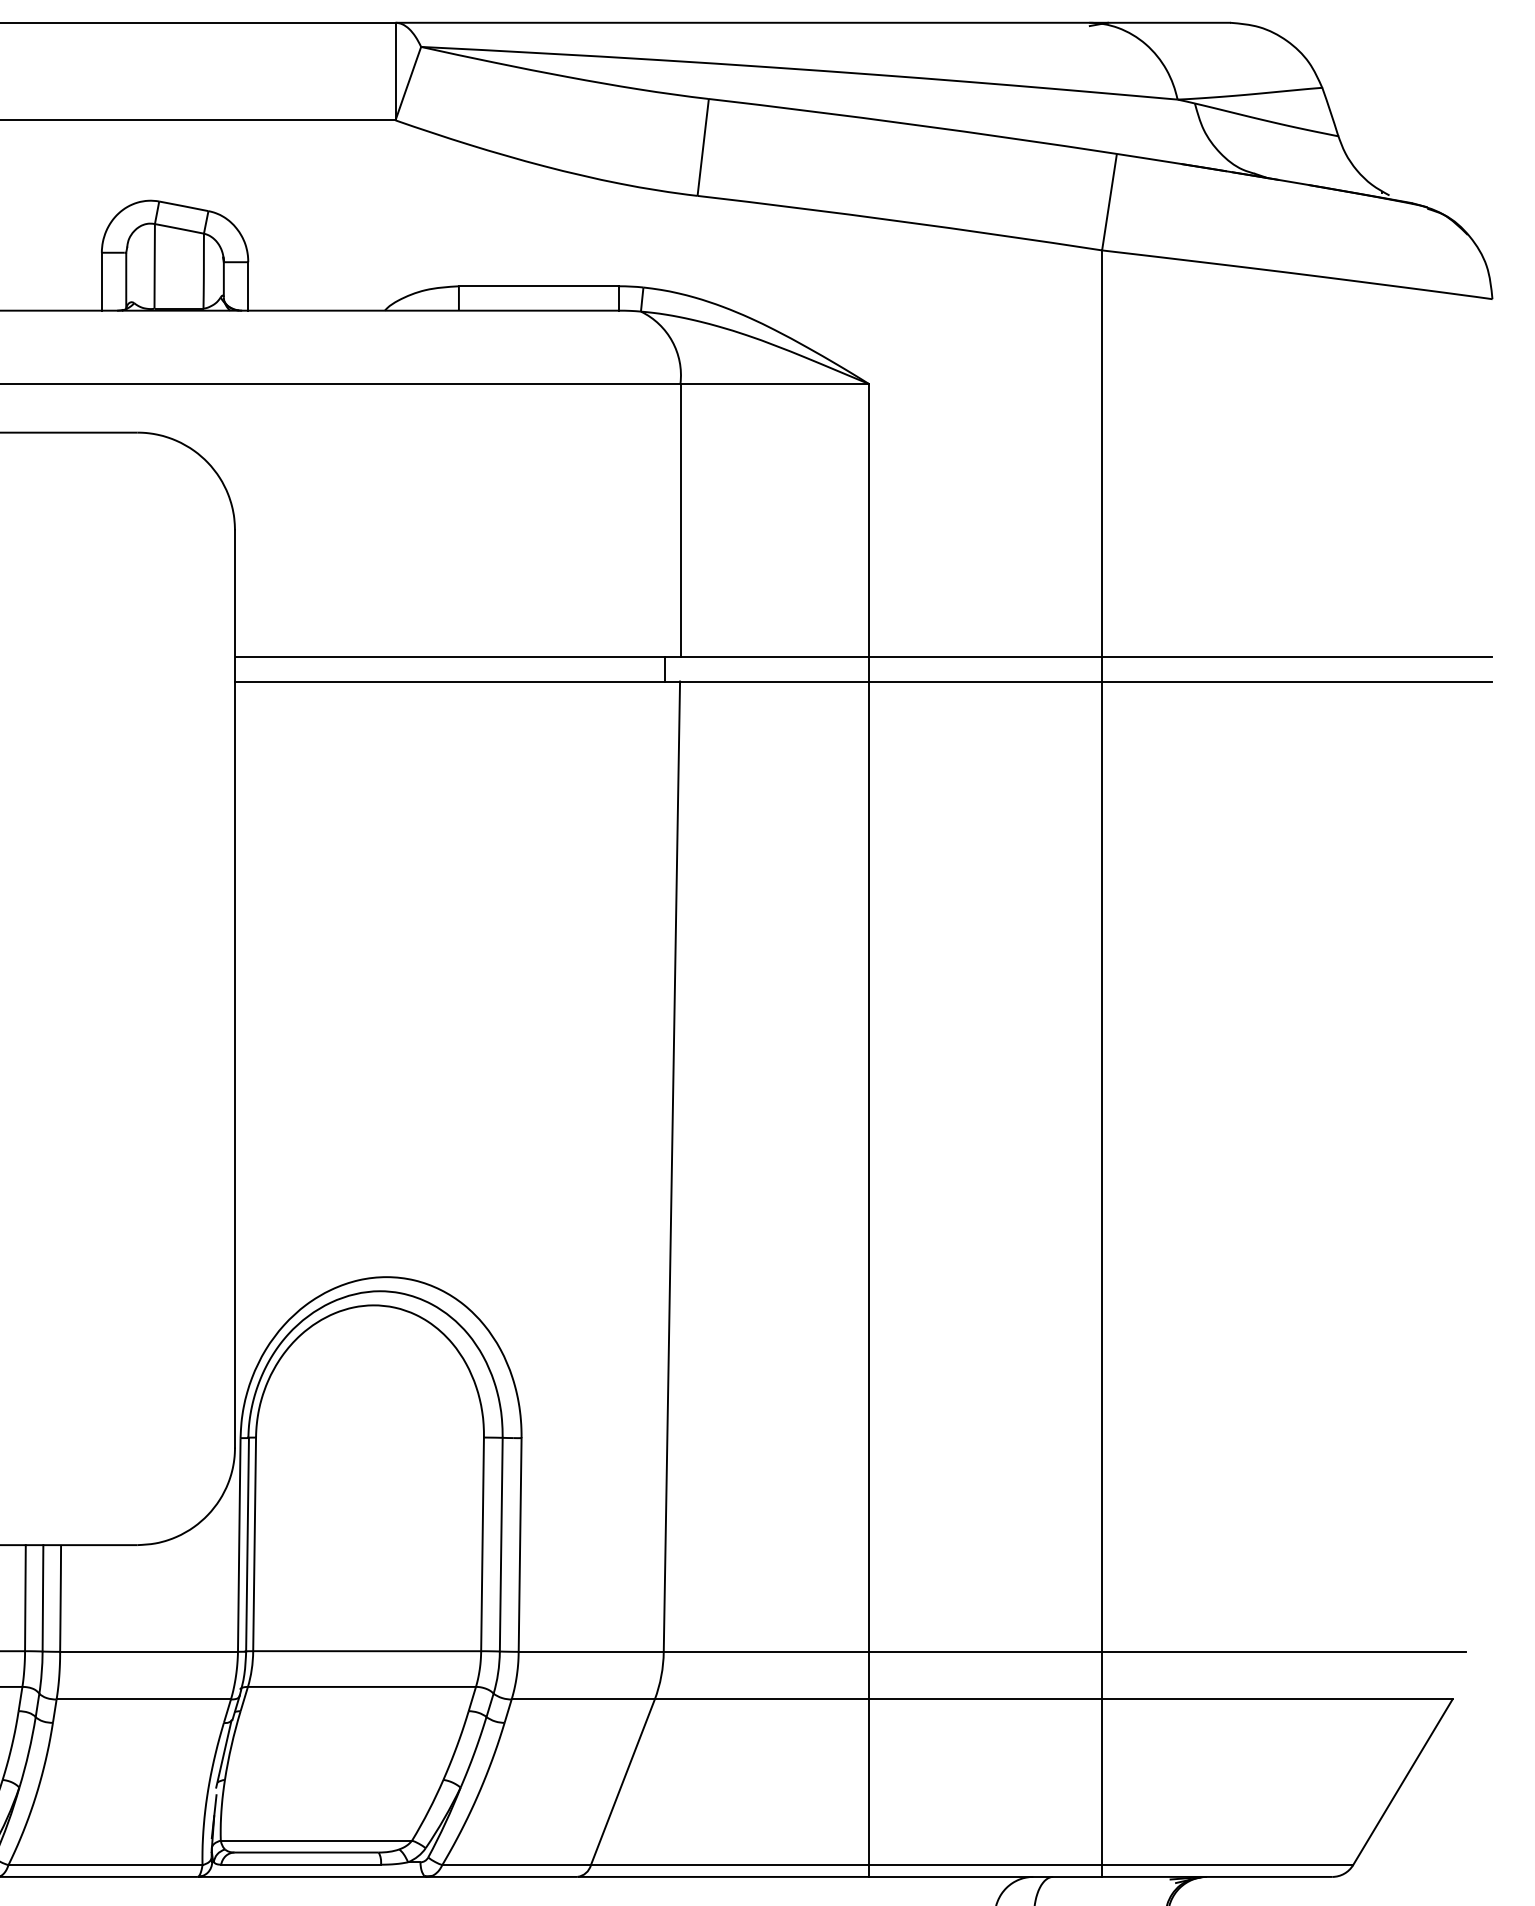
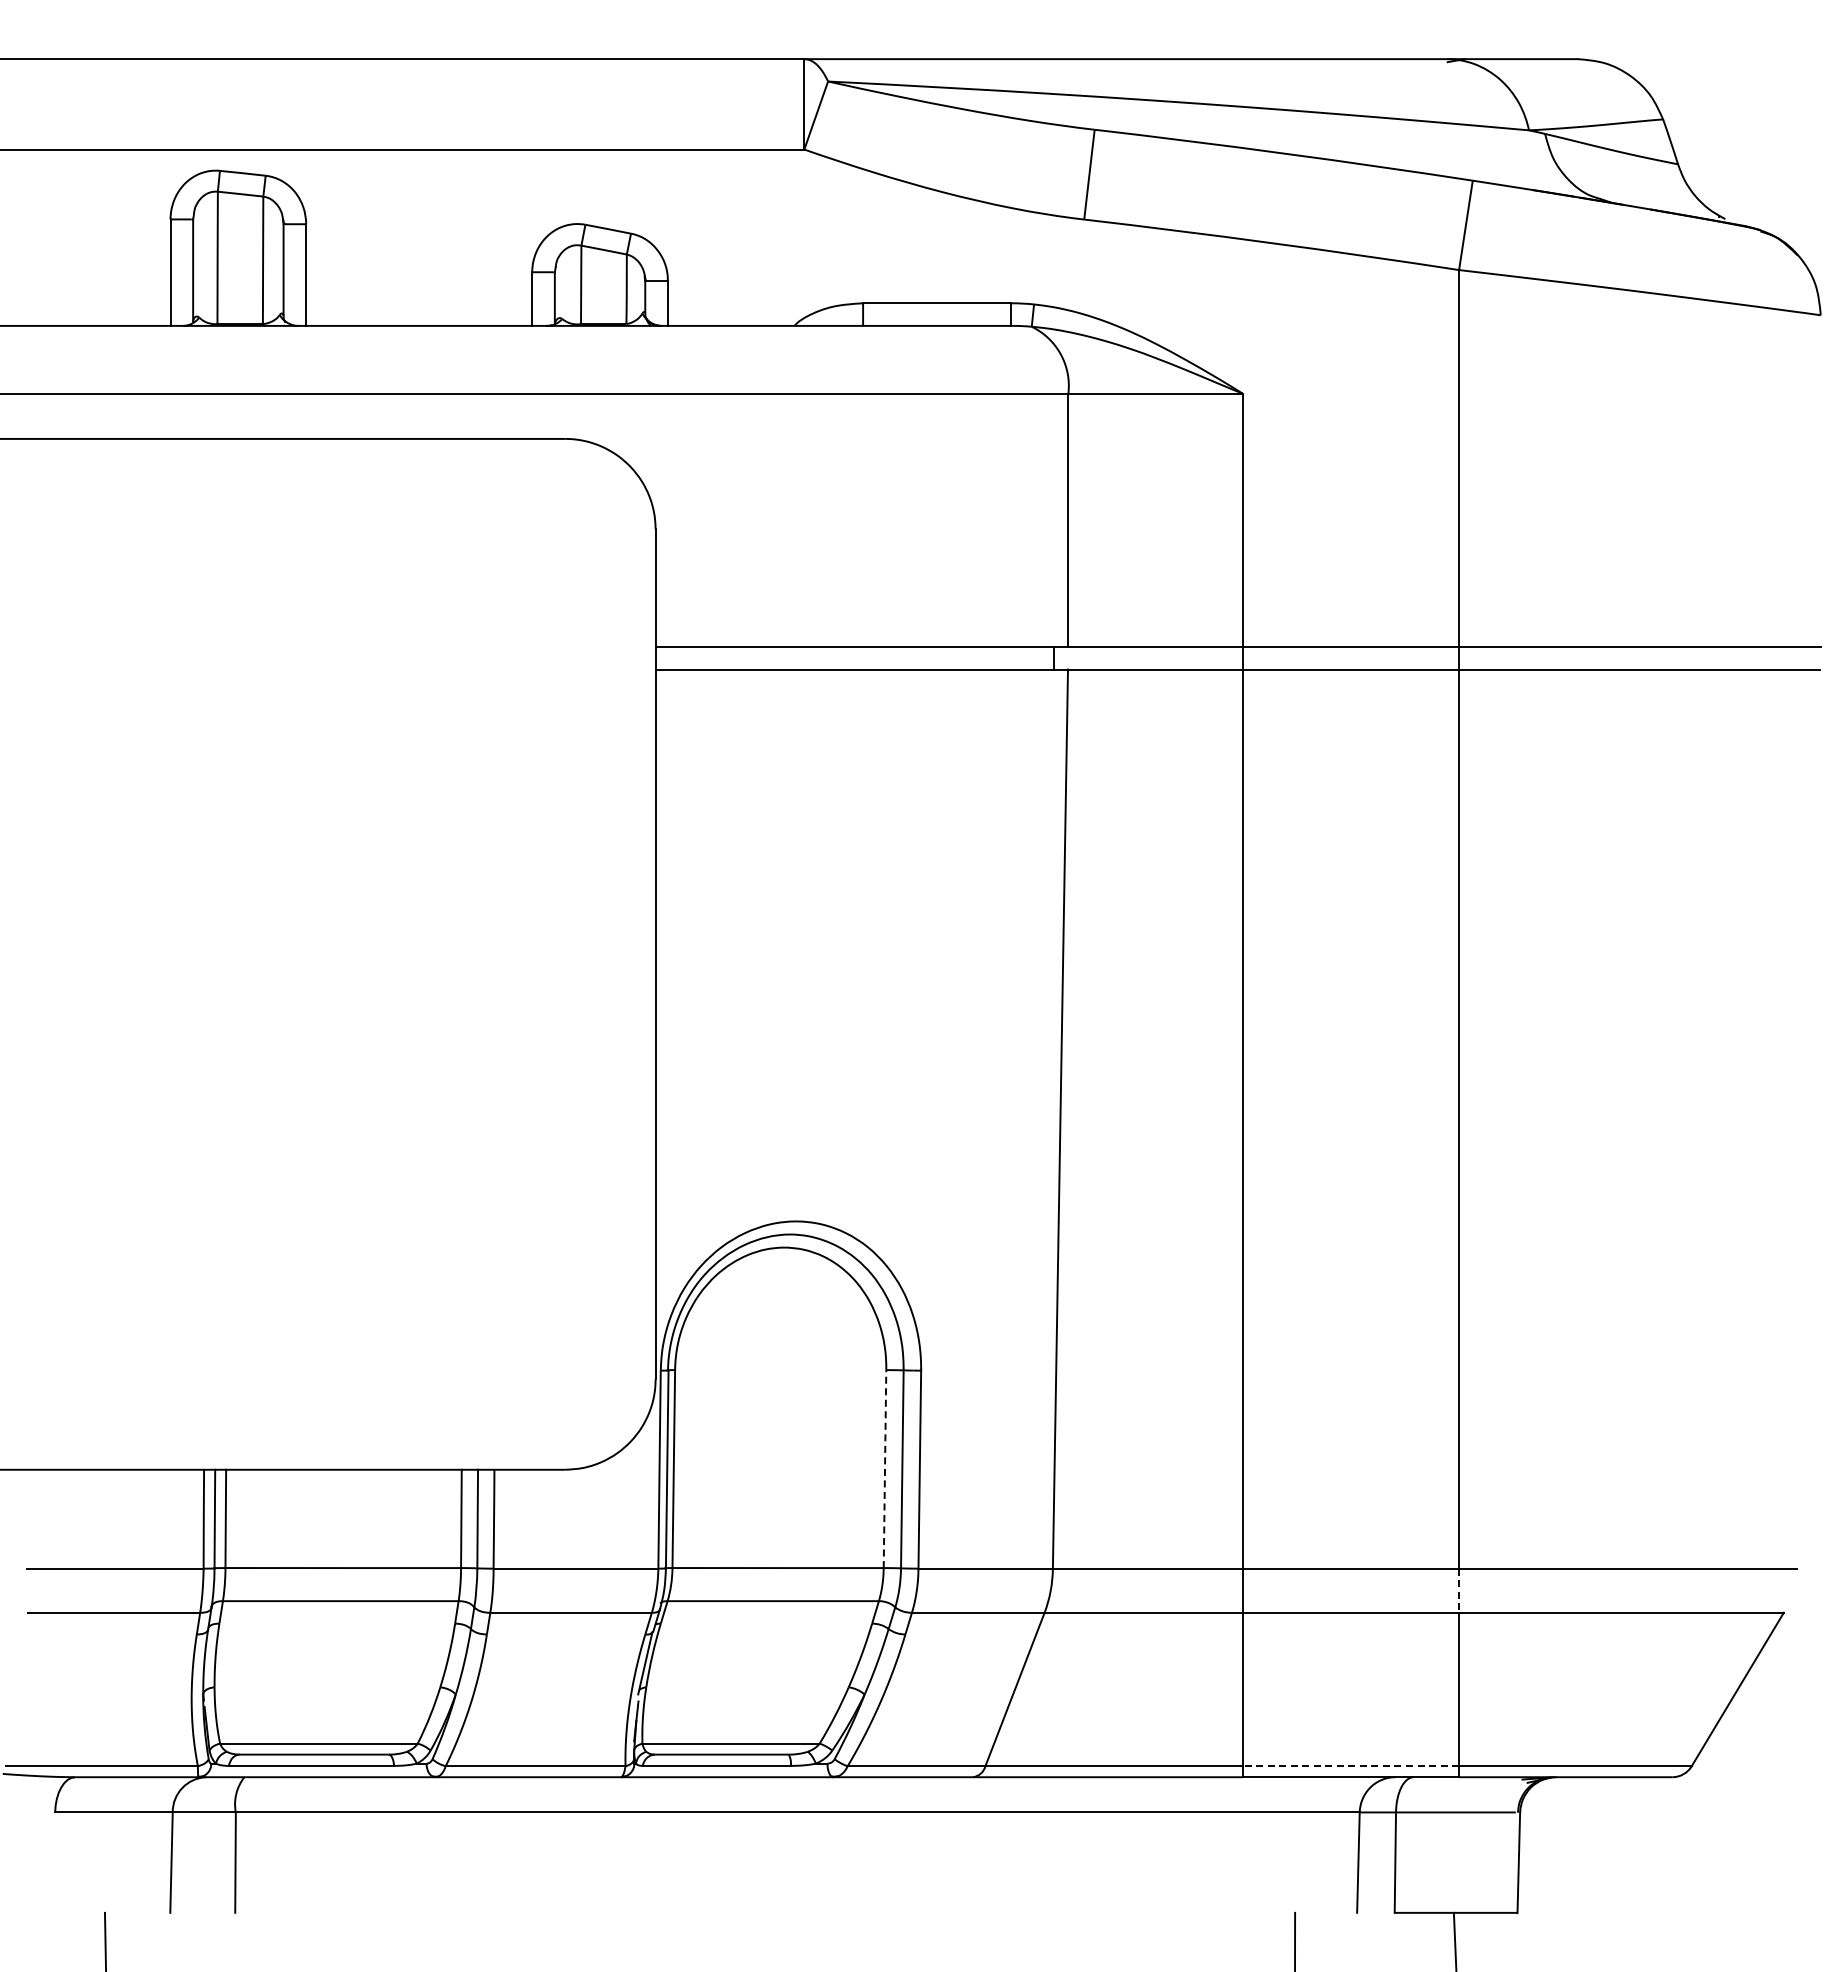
line: (483, 1543) -> (885, 1468), solid -> dashed
line: (1102, 1676) -> (1459, 1591), solid -> dashed
line: (984, 1865) -> (1350, 1766), solid -> dashed

